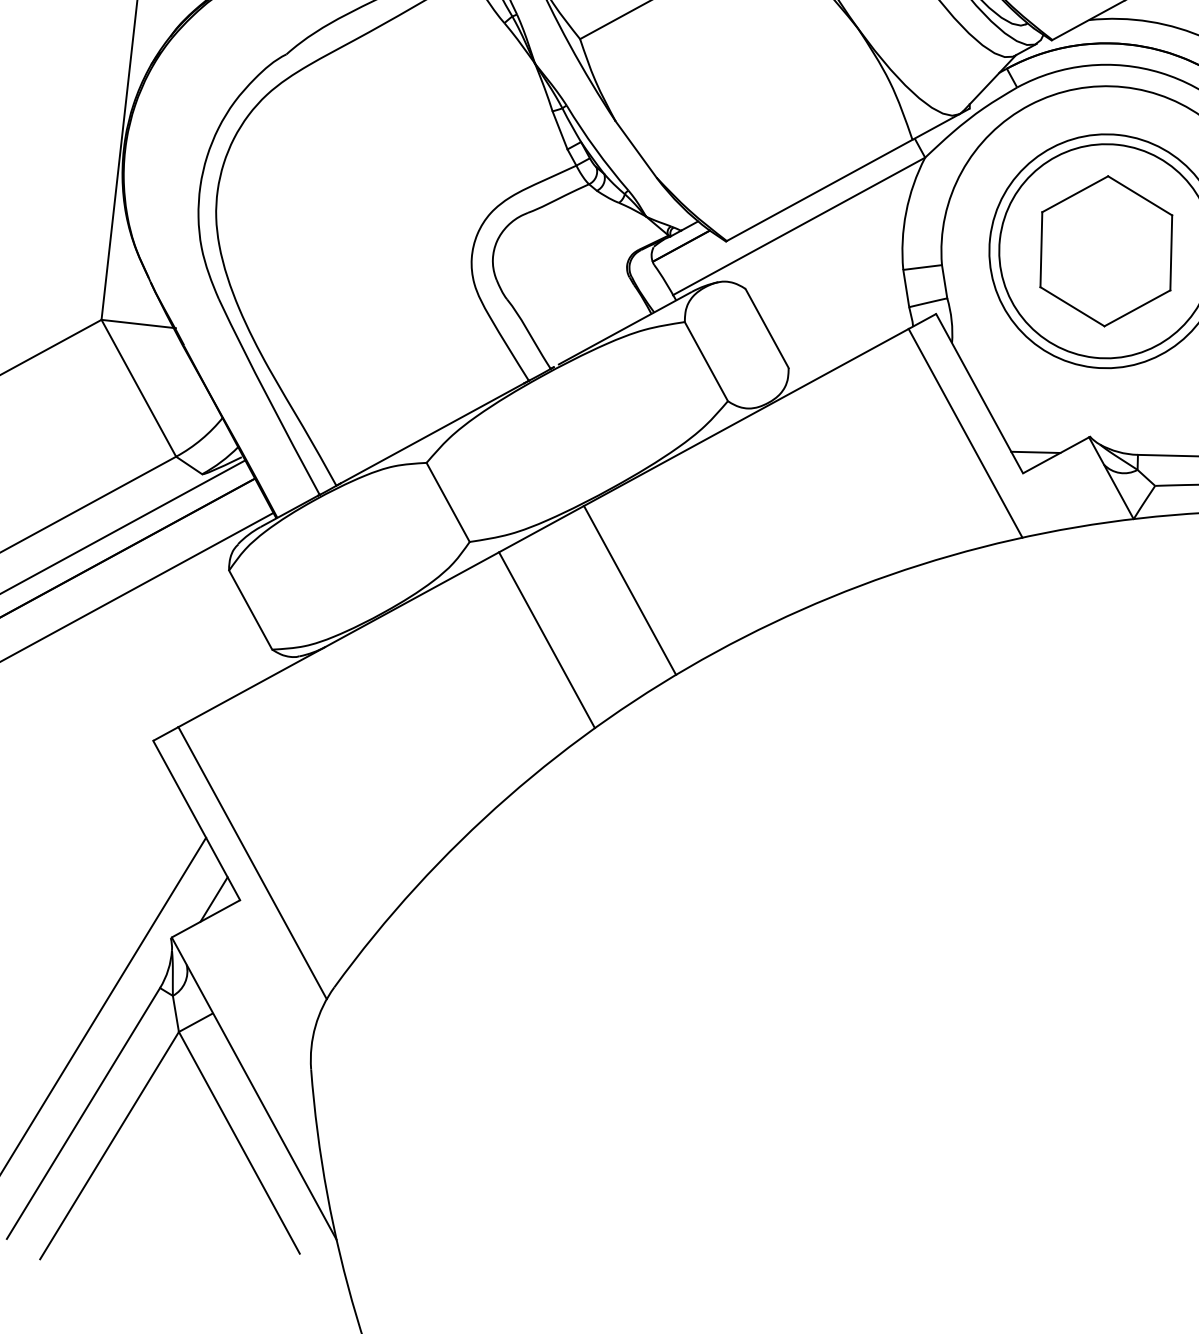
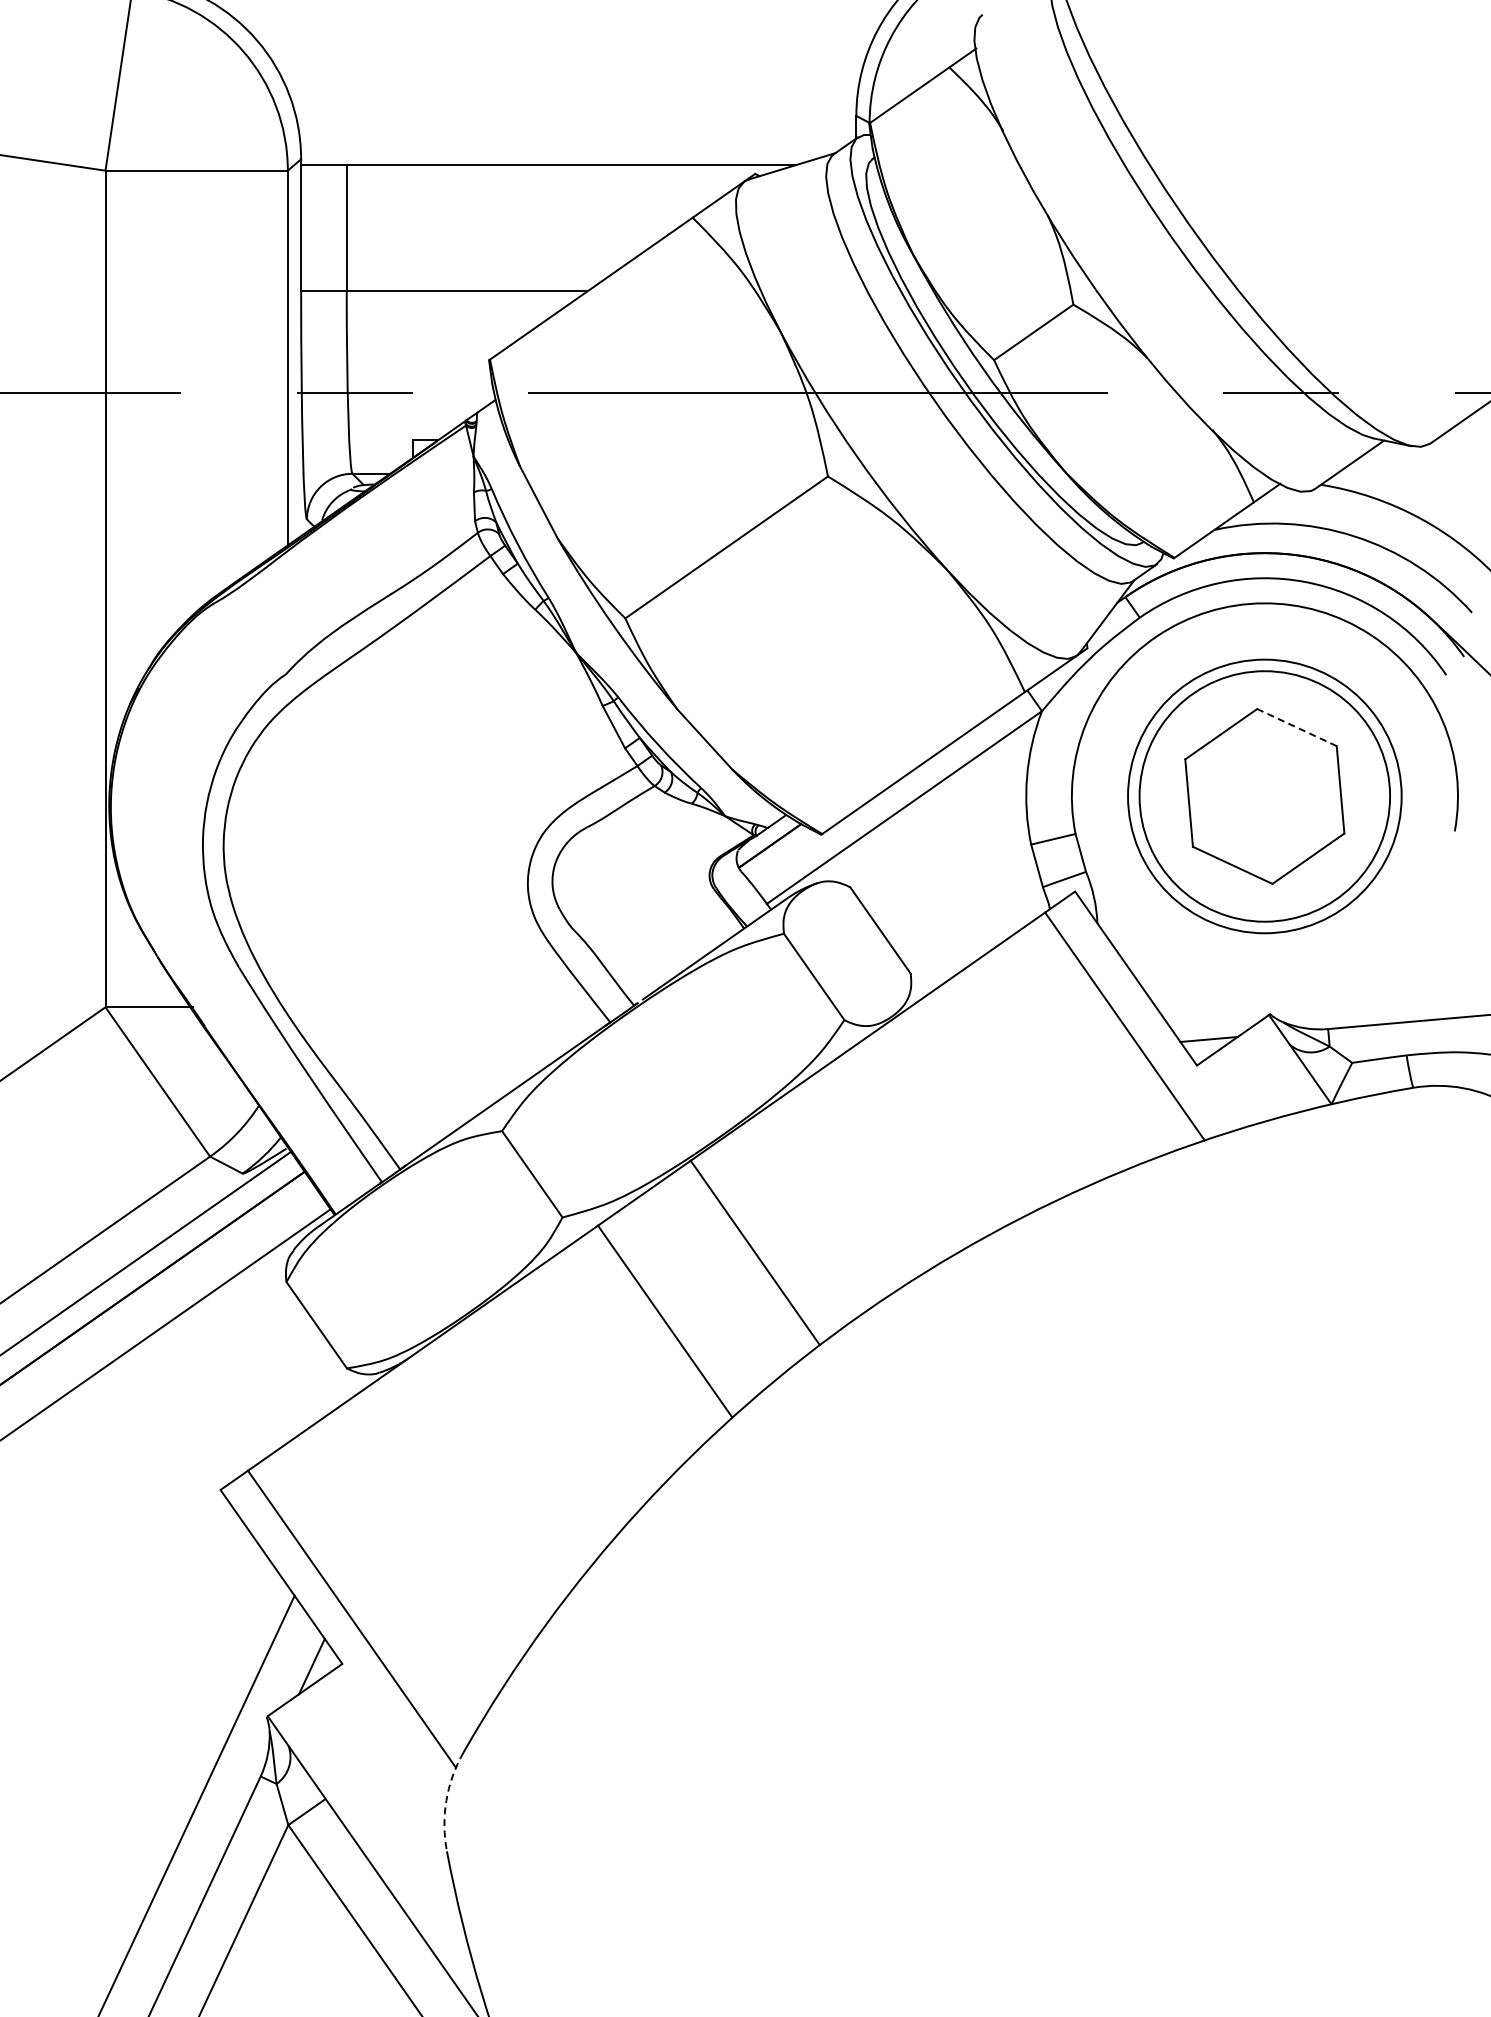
line: (1139, 195) -> (1296, 727), solid -> dashed
arc: (315, 1026) -> (446, 1800), solid -> dashed

